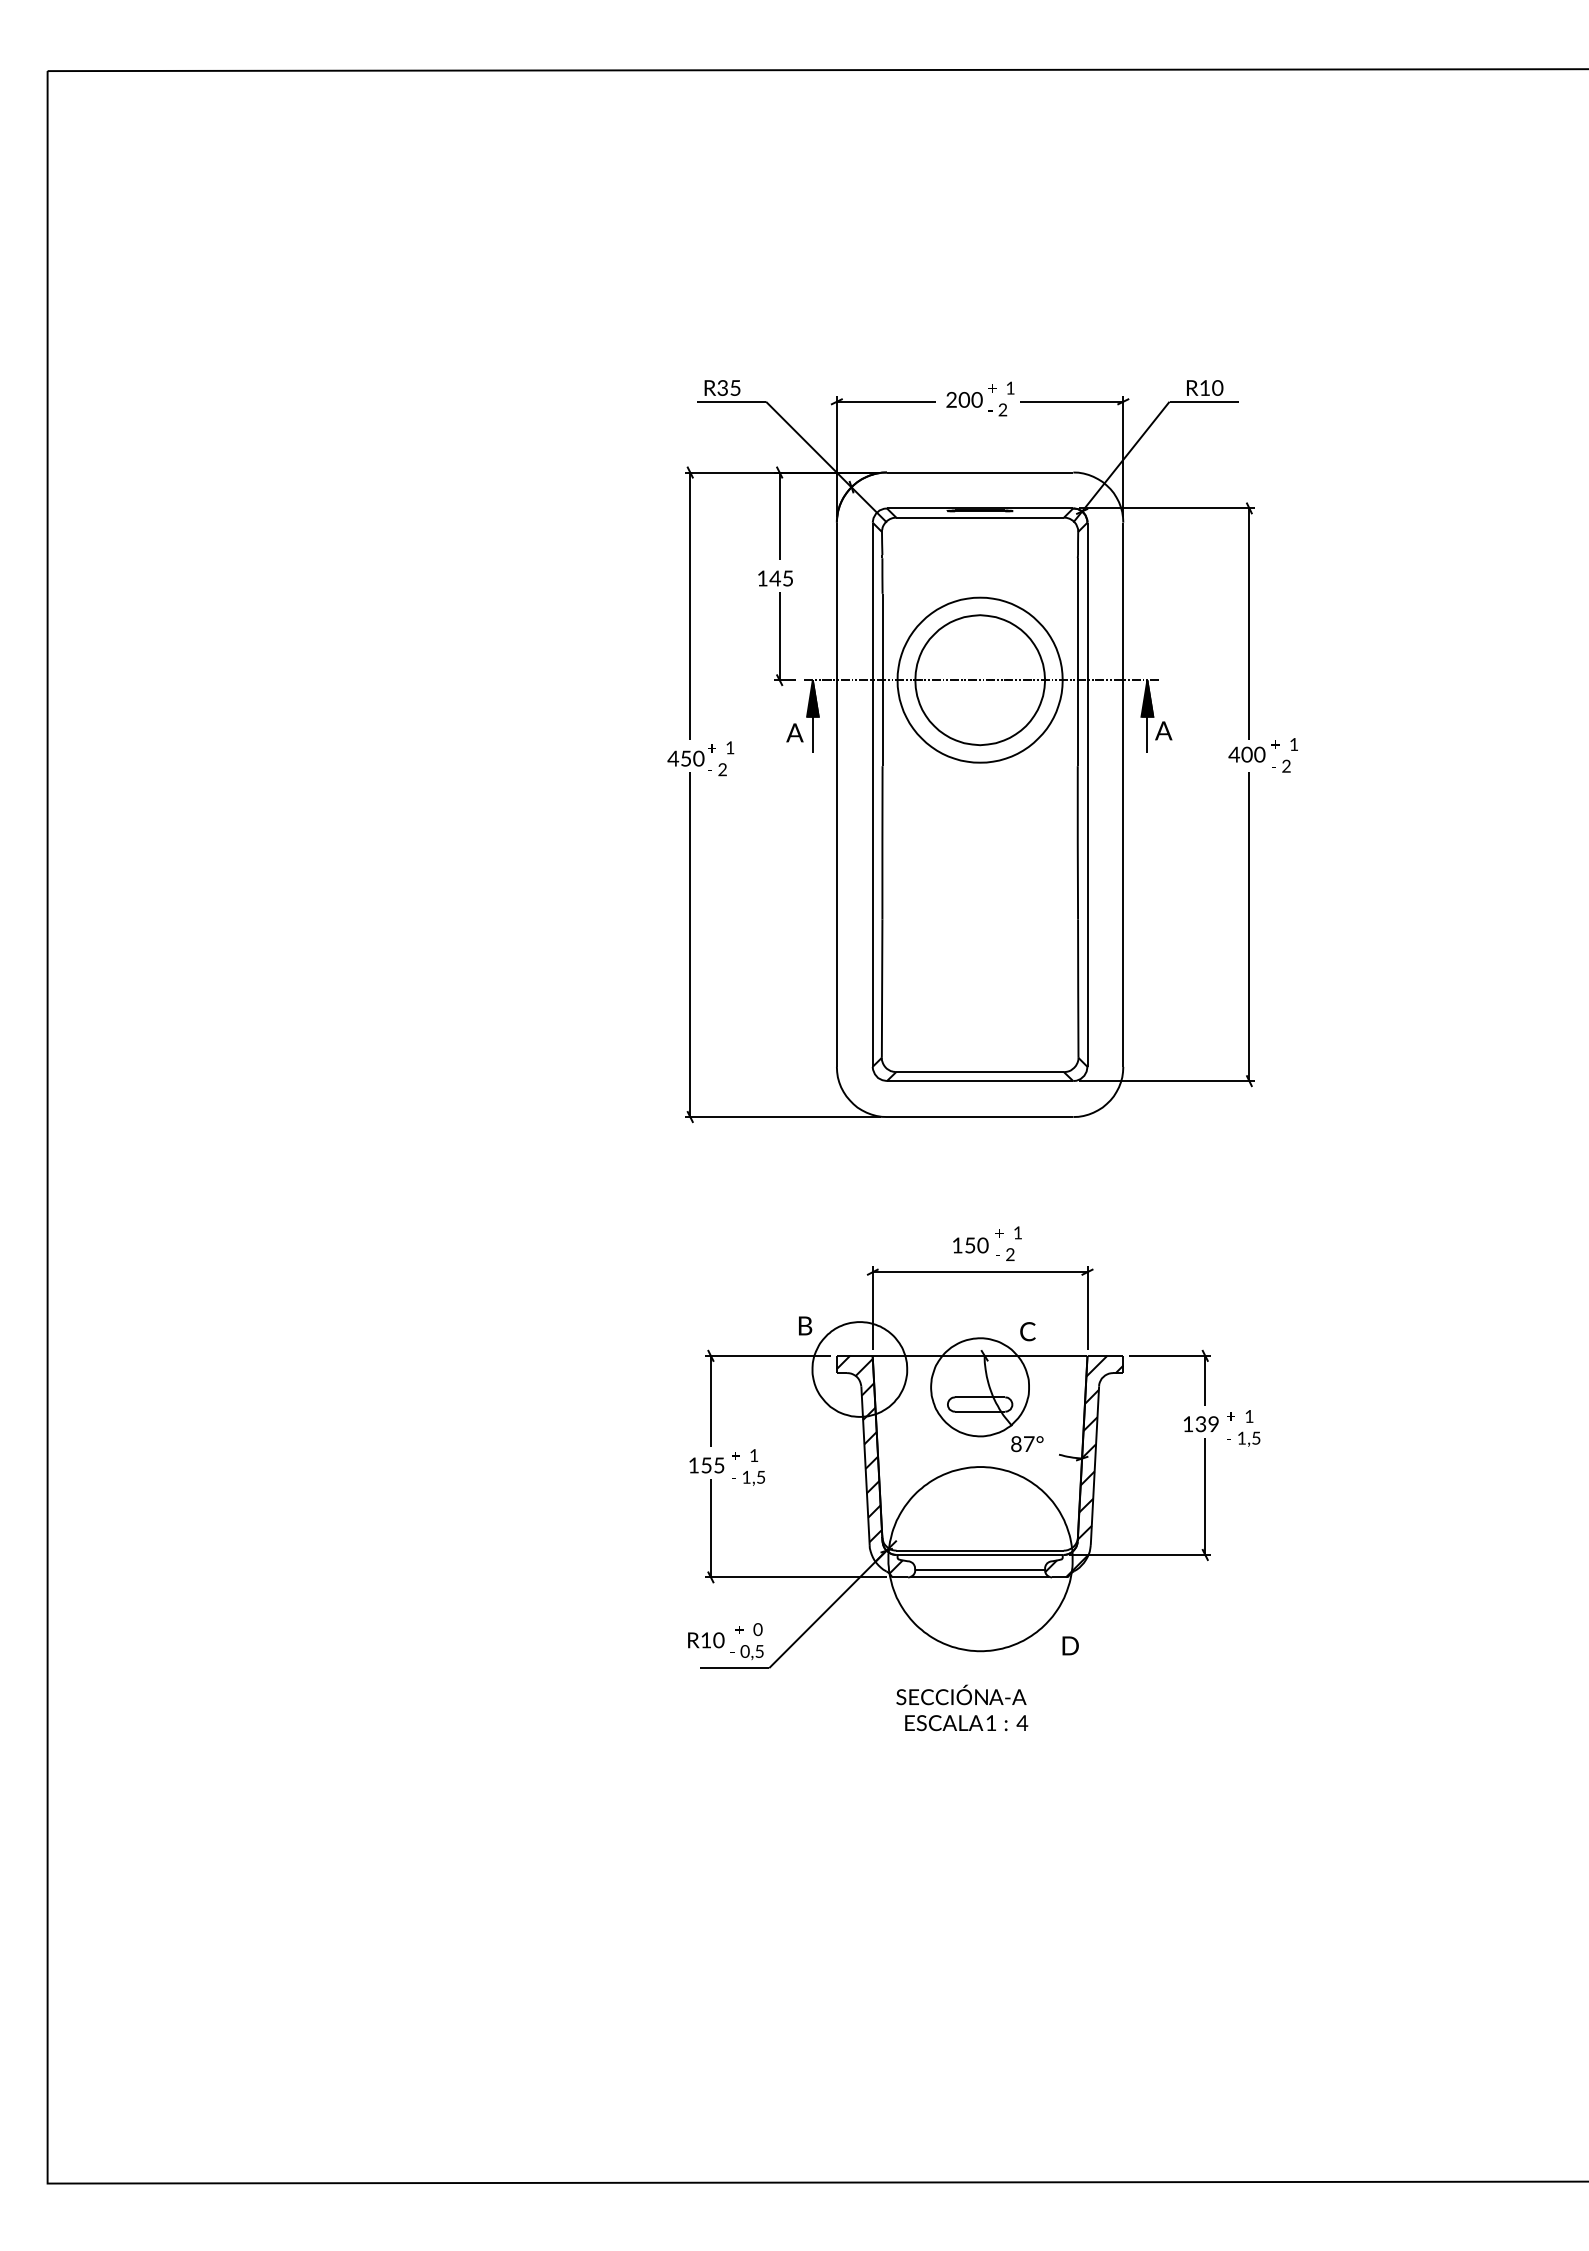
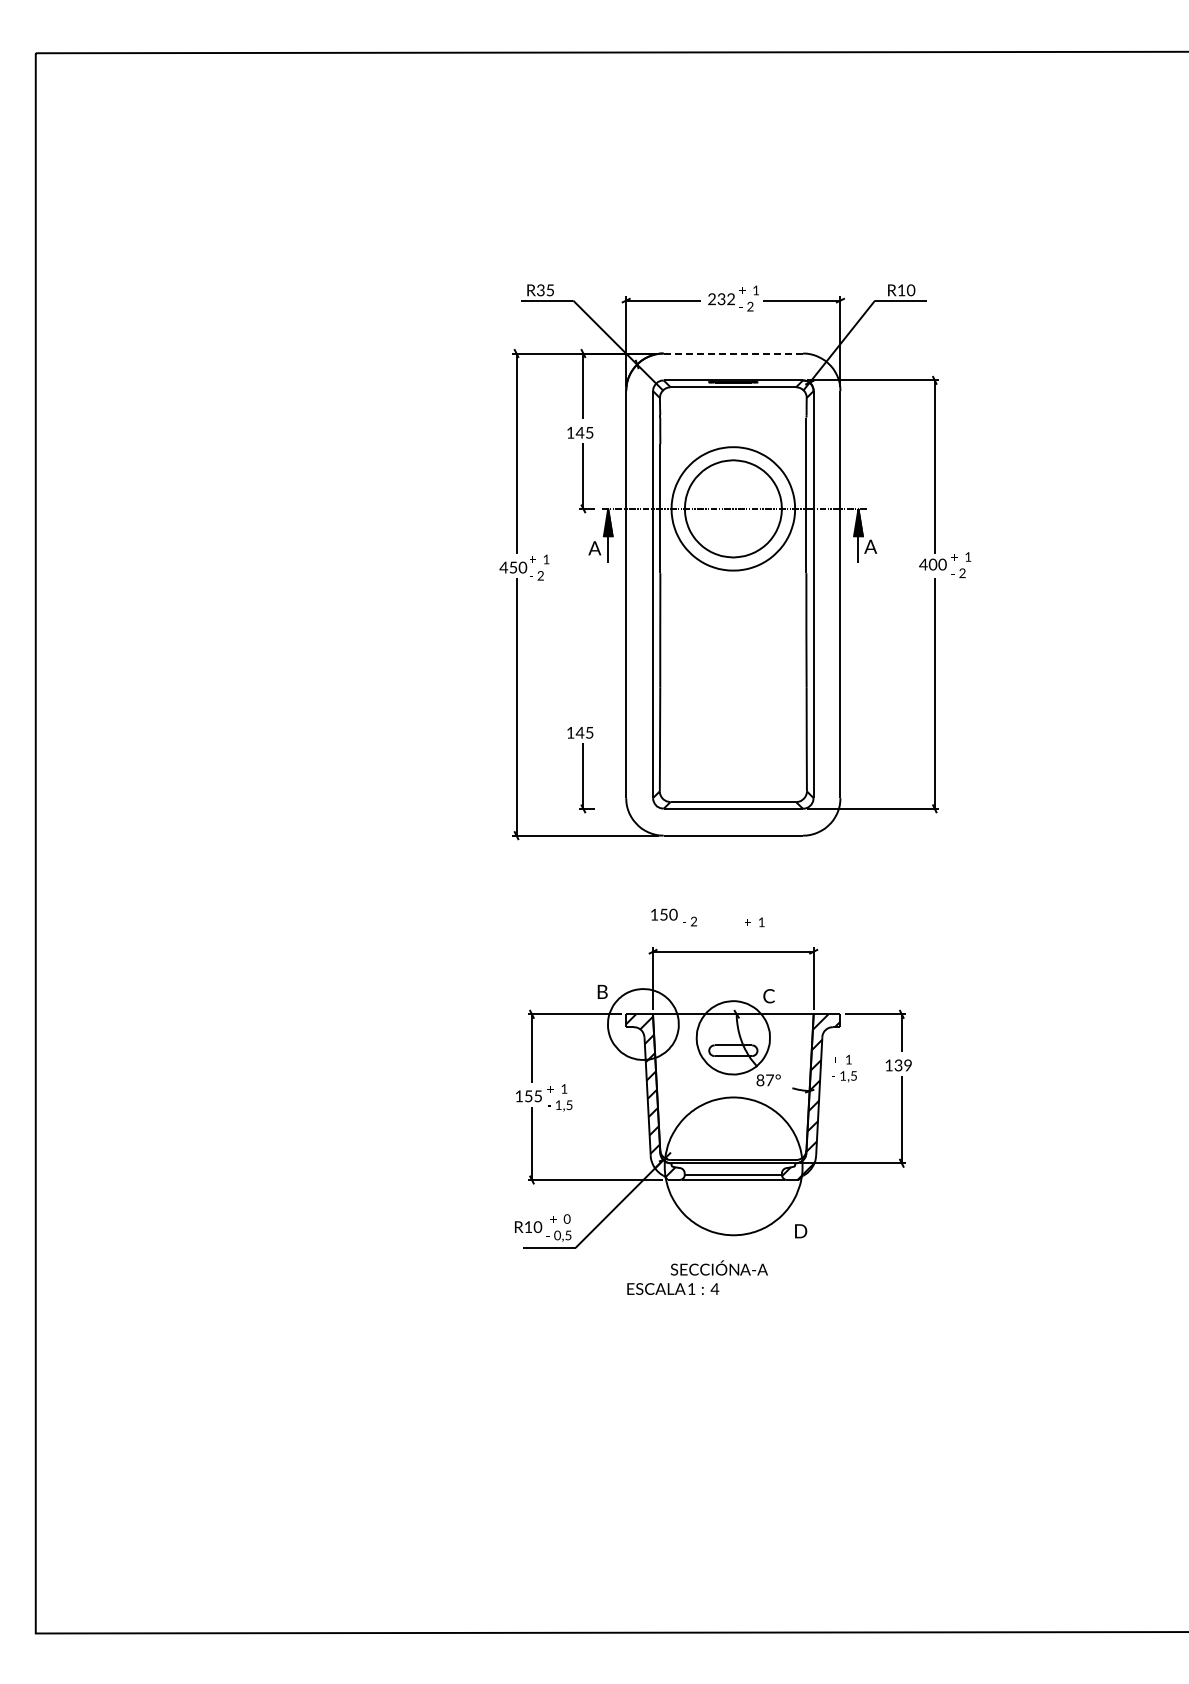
text: (970, 400) -> (726, 299), 200 -> 232
line: (980, 472) -> (733, 353), solid -> dashed
part: (775, 1029) -> (580, 770), added
text: (982, 1249) -> (673, 917), moved
text: (1243, 1428) -> (844, 1068), moved
text: (966, 1722) -> (673, 1288), moved

